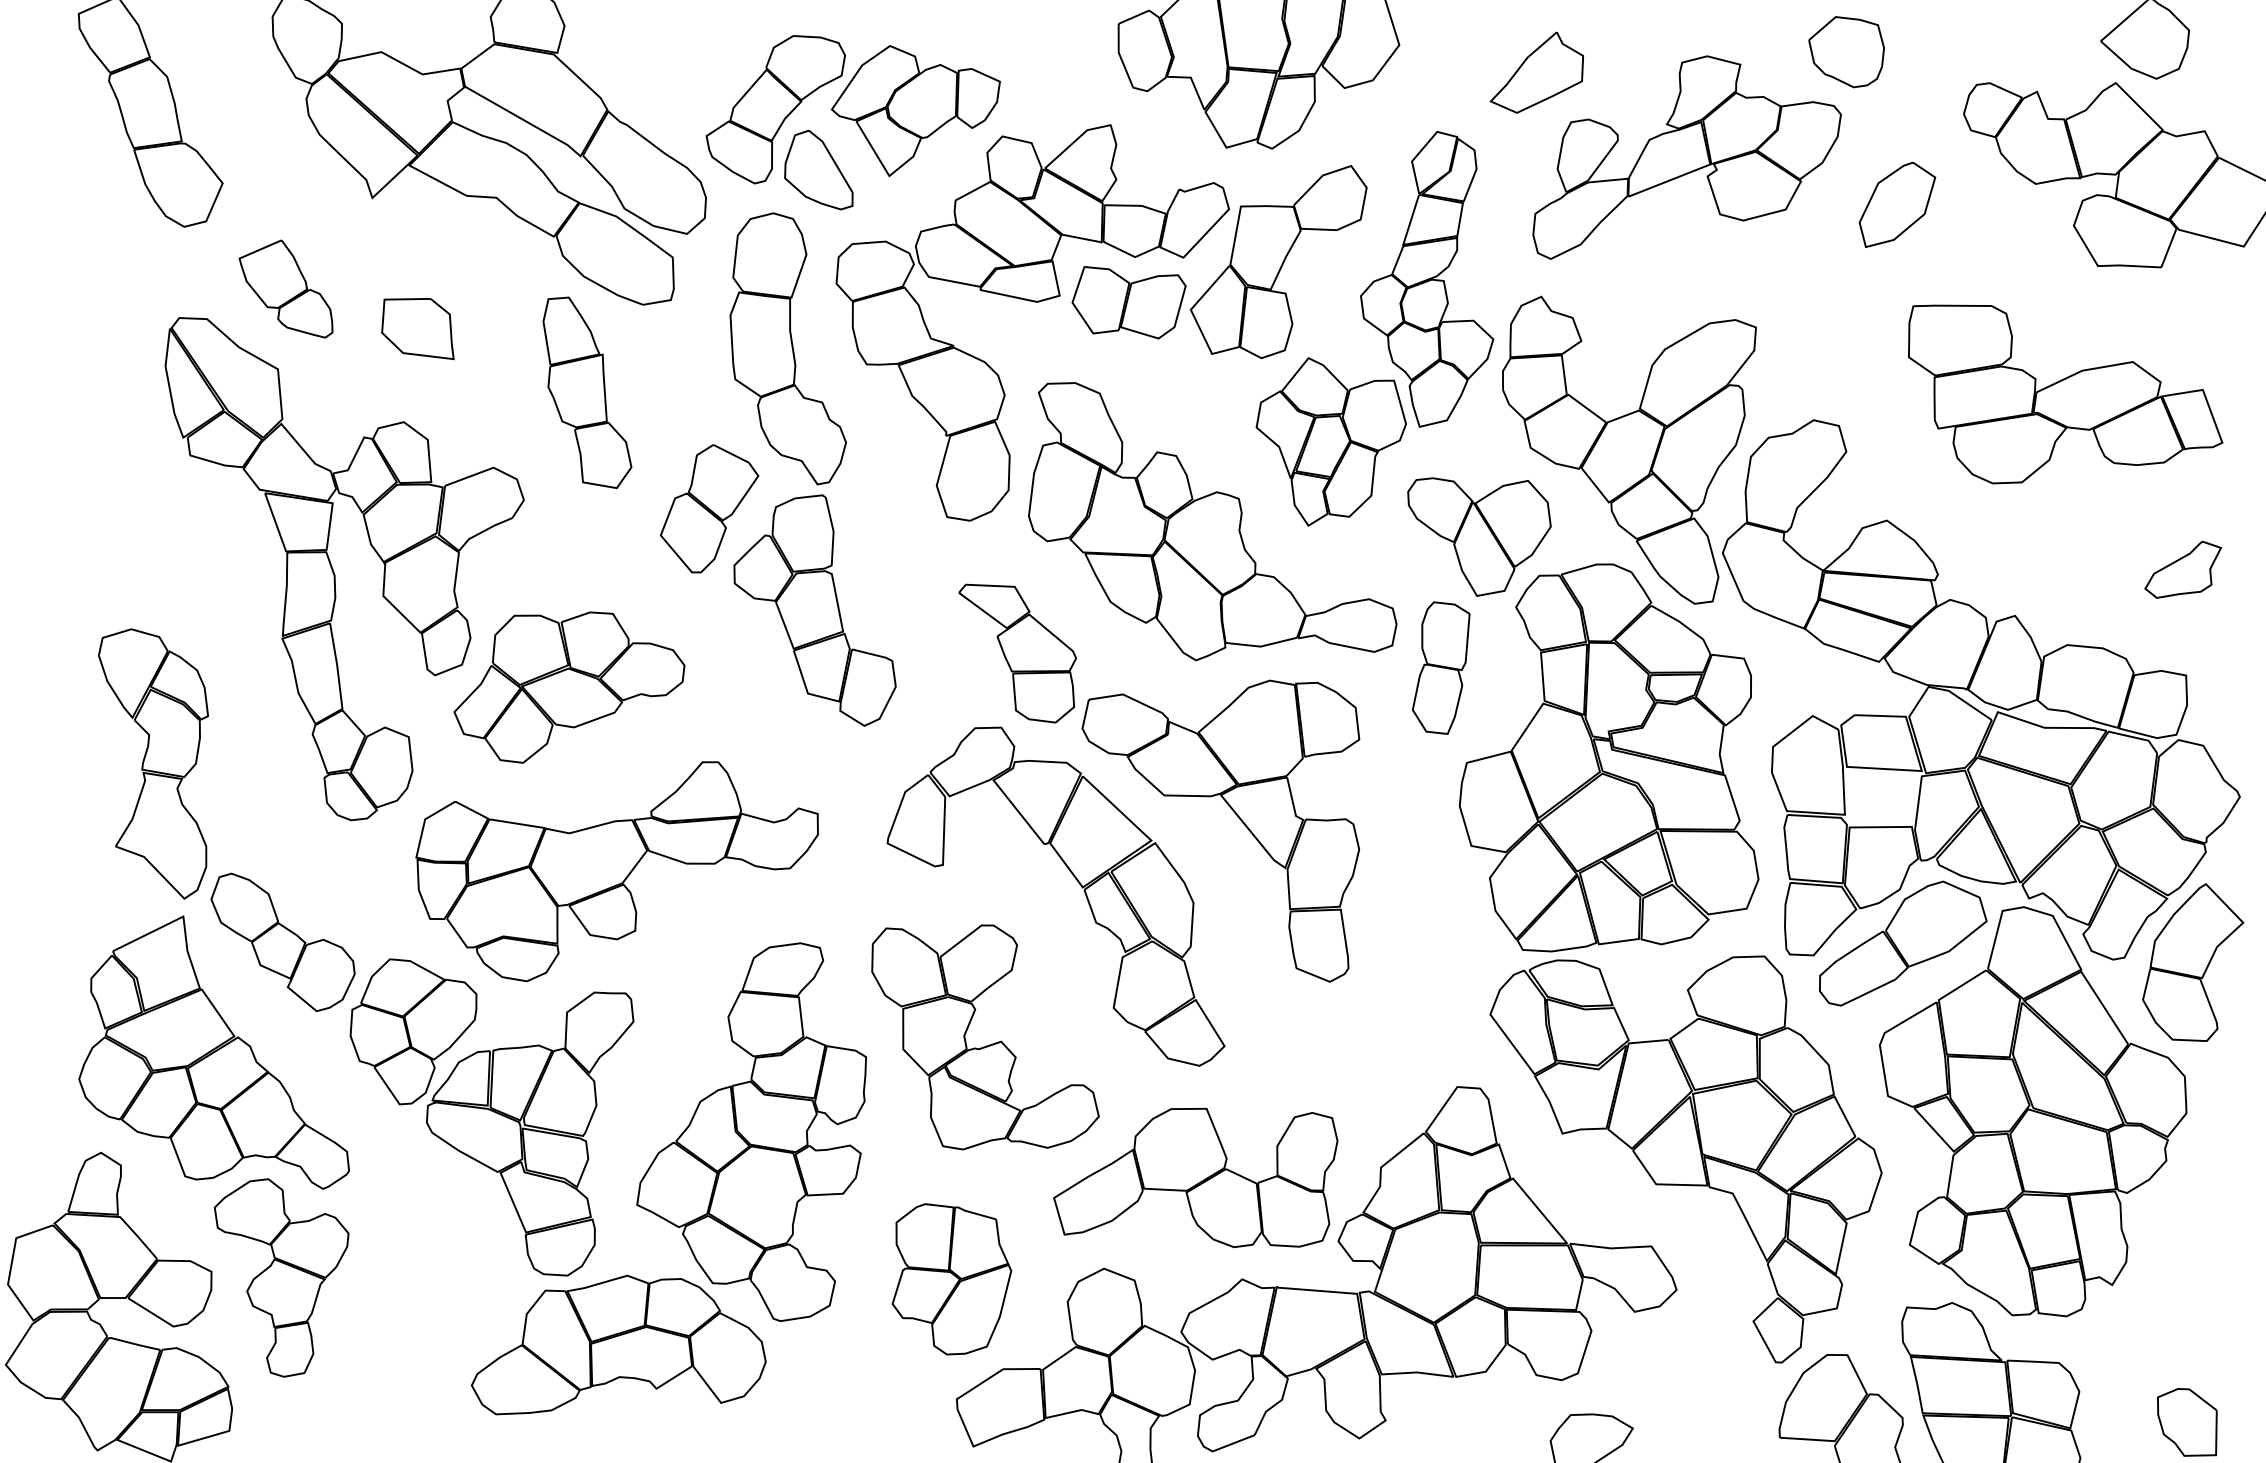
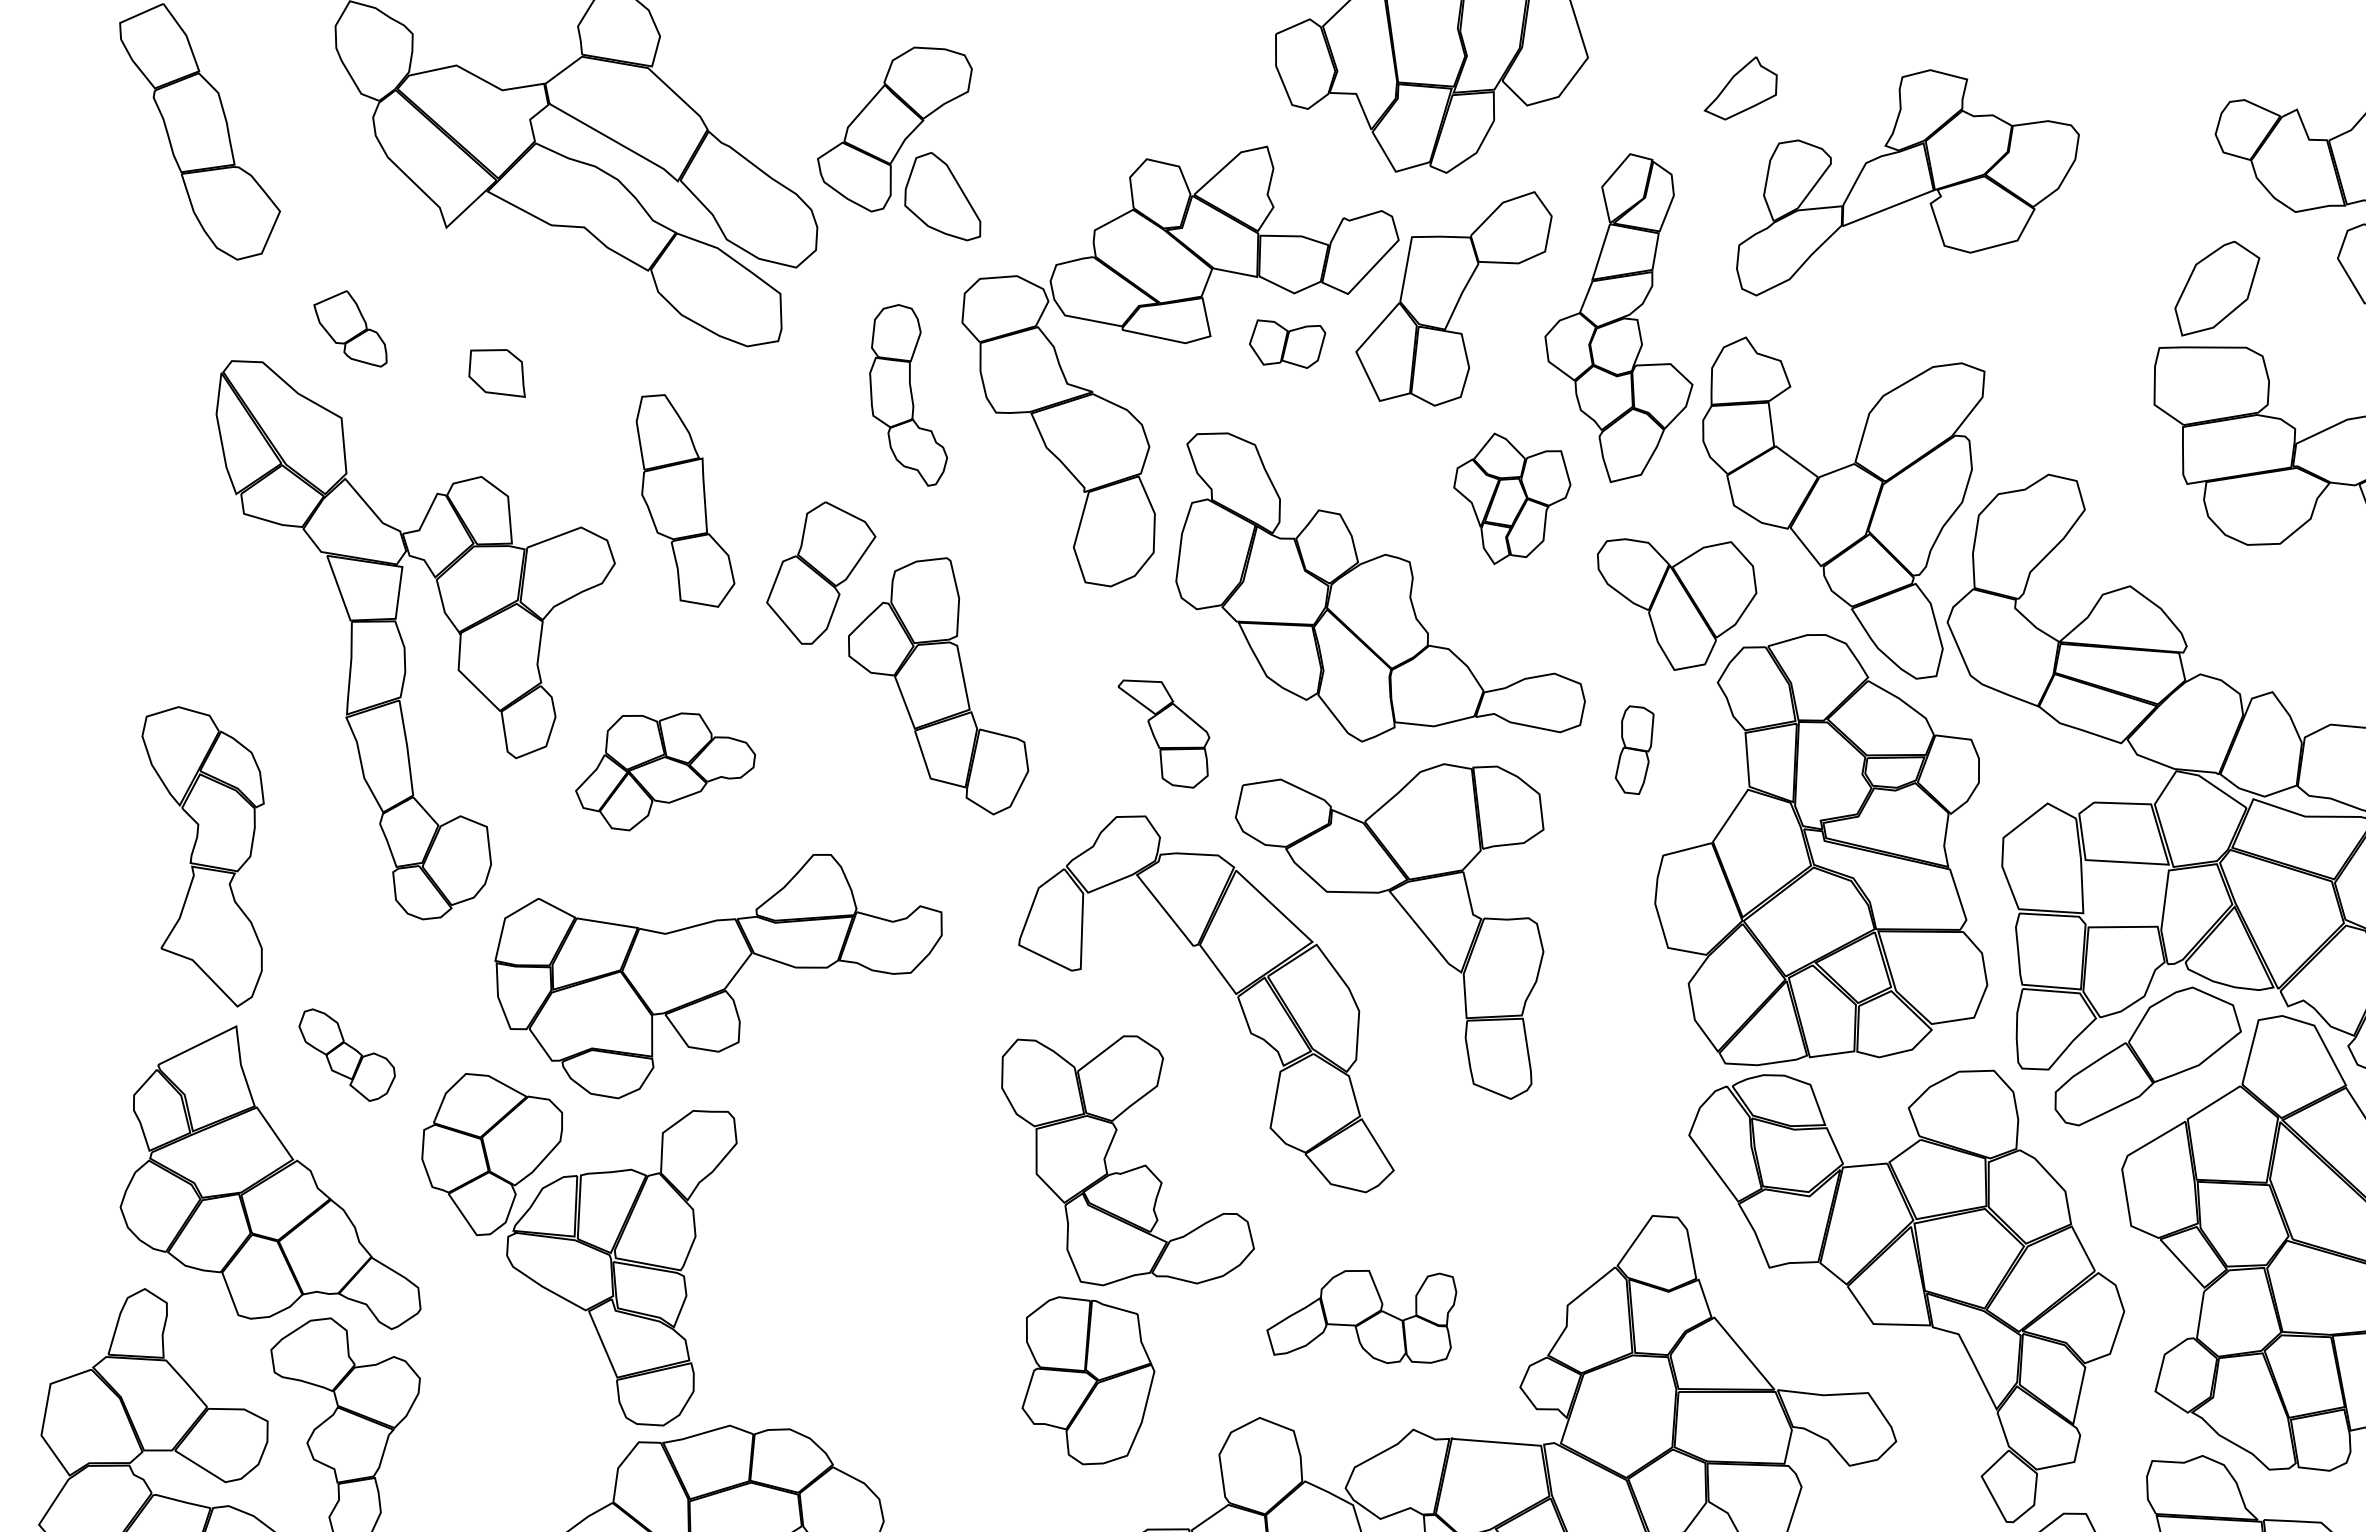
part: (1846, 52) -> (2085, 65), removed
part: (1536, 72) -> (1740, 88), size x0.7
part: (915, 111) -> (1050, 131), removed
part: (1897, 204) -> (2217, 288), moved
part: (285, 288) -> (349, 328), size x0.7
part: (1128, 302) -> (1286, 343), size x0.6
part: (417, 329) -> (496, 373), size x0.7
part: (787, 348) -> (907, 394), size x0.6
part: (587, 392) -> (685, 500), moved
part: (1330, 441) -> (1511, 498), size x0.7
part: (1017, 653) -> (1163, 733), size x0.7
part: (1441, 667) -> (1634, 749), size x0.6
part: (569, 687) -> (665, 771), size x0.7
part: (282, 942) -> (346, 1055), size x0.6
part: (751, 1131) -> (867, 1265), removed
part: (1195, 1177) -> (1361, 1316), size x0.6
part: (951, 1279) -> (1087, 1380), moved

